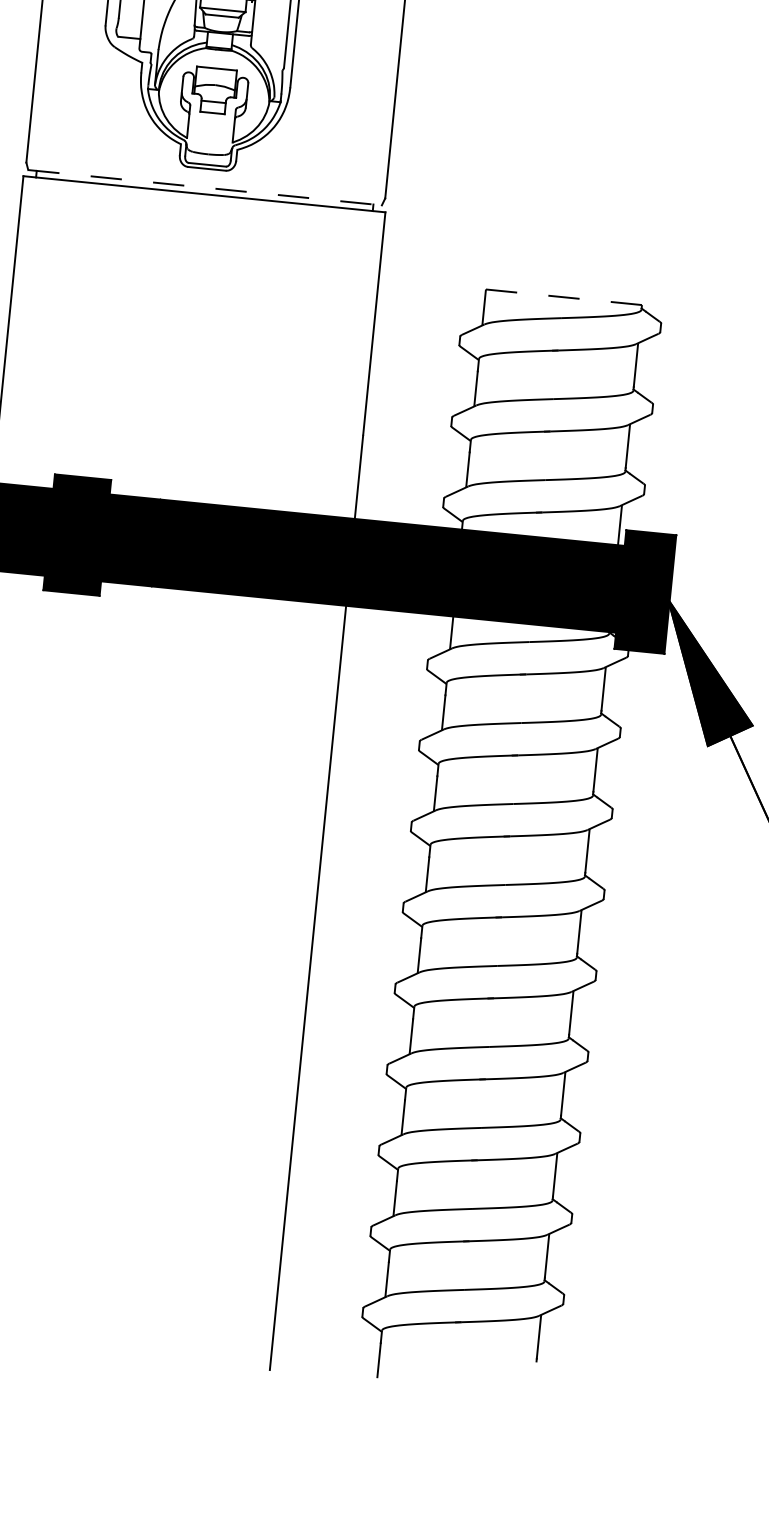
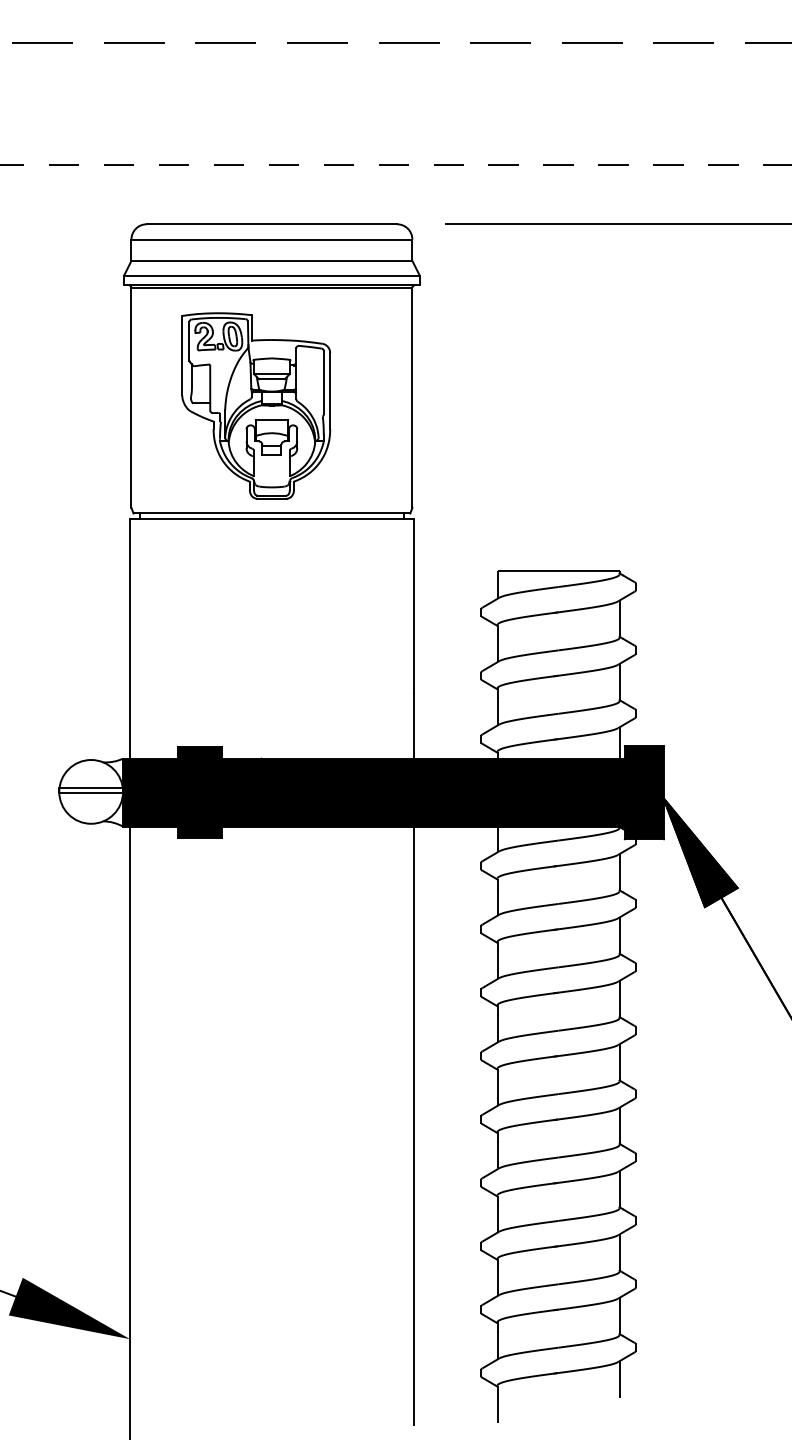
line: (205, 187) -> (272, 513), dashed -> solid
line: (563, 297) -> (558, 570), dashed -> solid

